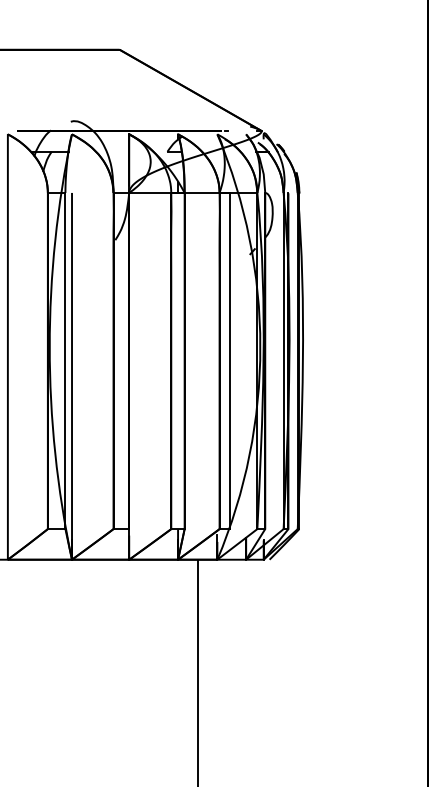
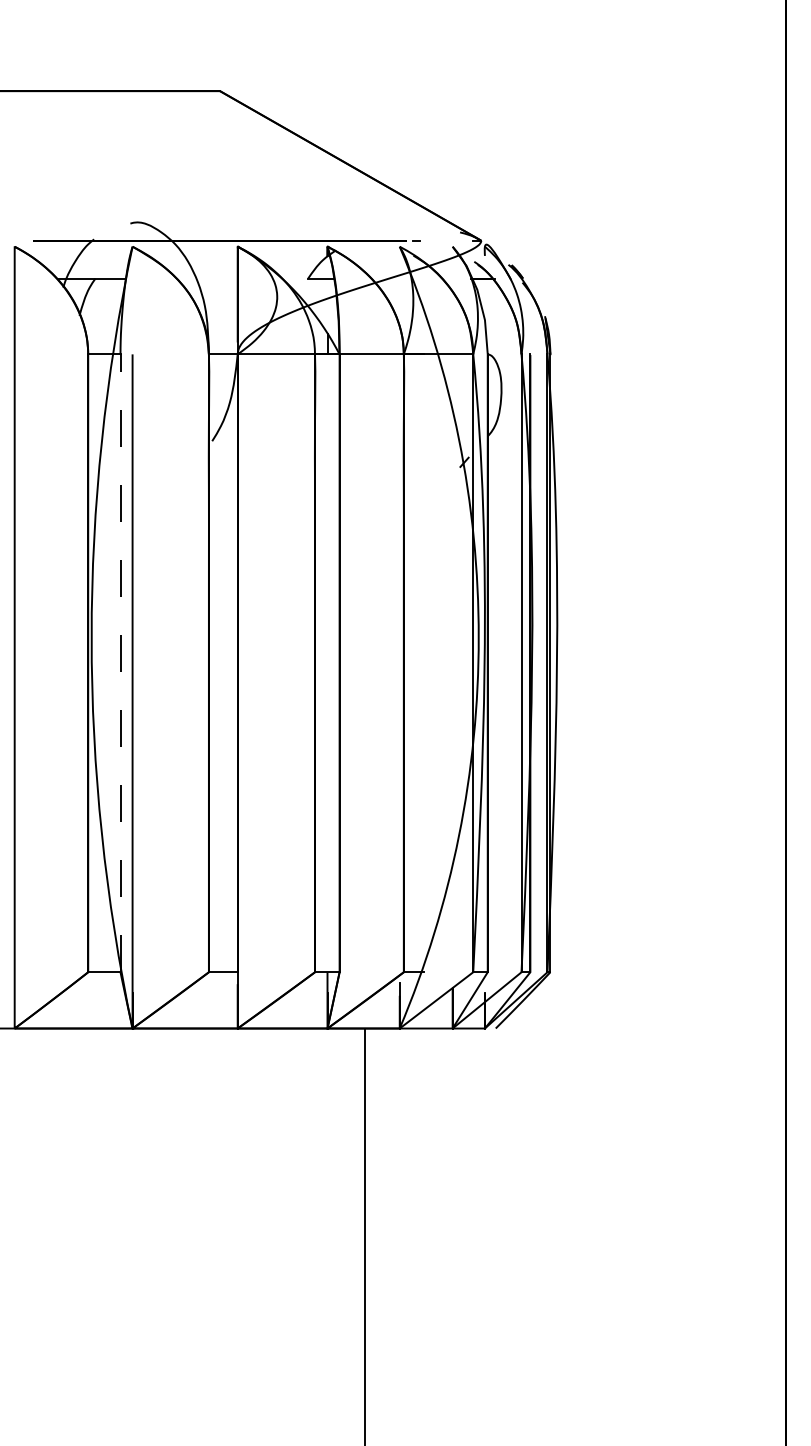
line: (65, 360) -> (120, 662), solid -> dashed
line: (230, 360) -> (423, 662), removed

